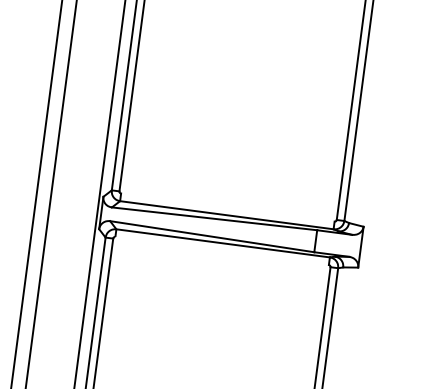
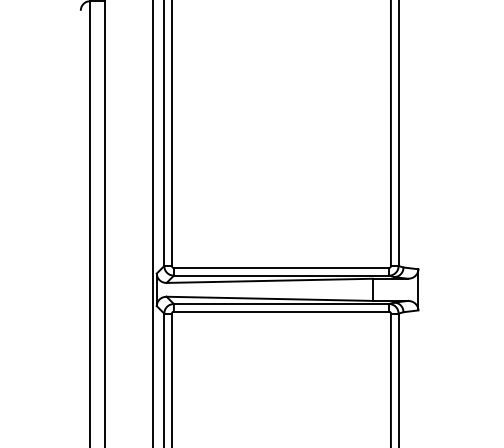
line: (227, 207) -> (281, 267), added
line: (222, 250) -> (281, 311), added

